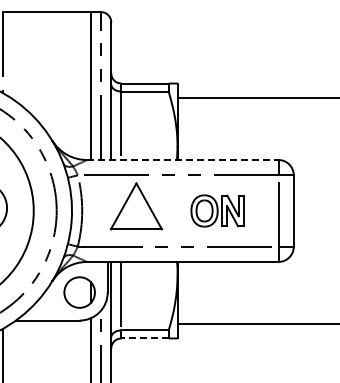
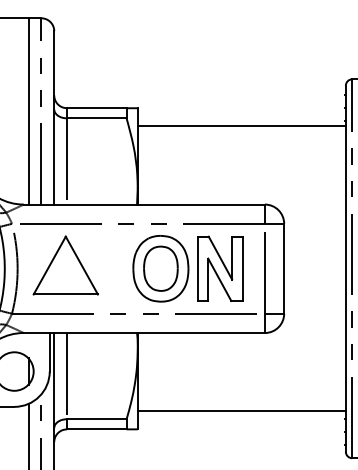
line: (182, 160) -> (143, 205), dashed -> solid
part: (135, 206) -> (64, 265), moved
part: (217, 210) -> (188, 268), size x1.67
line: (145, 338) -> (97, 429), dashed -> solid

